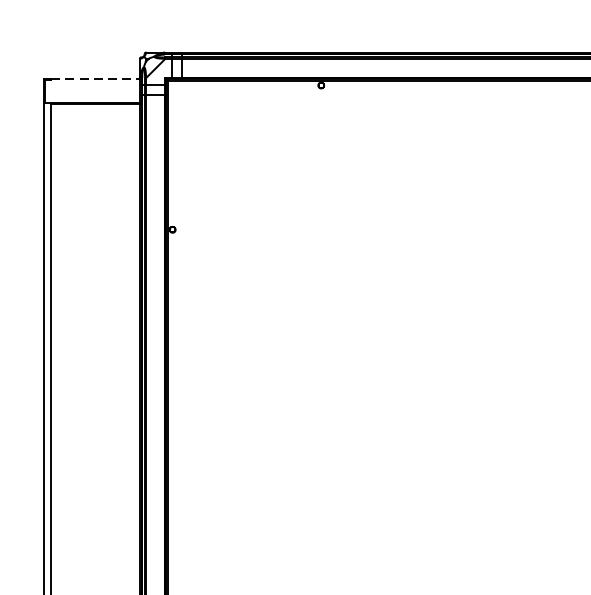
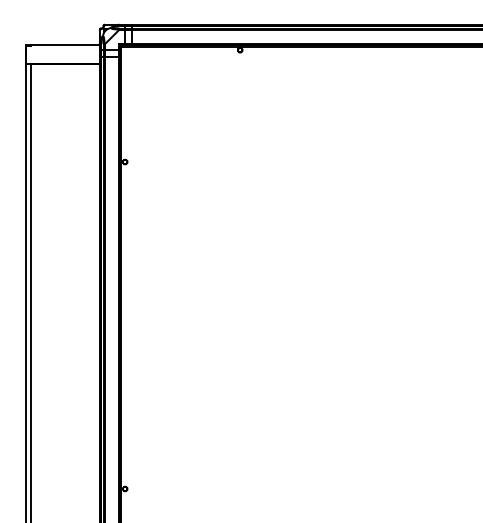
line: (95, 79) -> (65, 45), dashed -> solid

